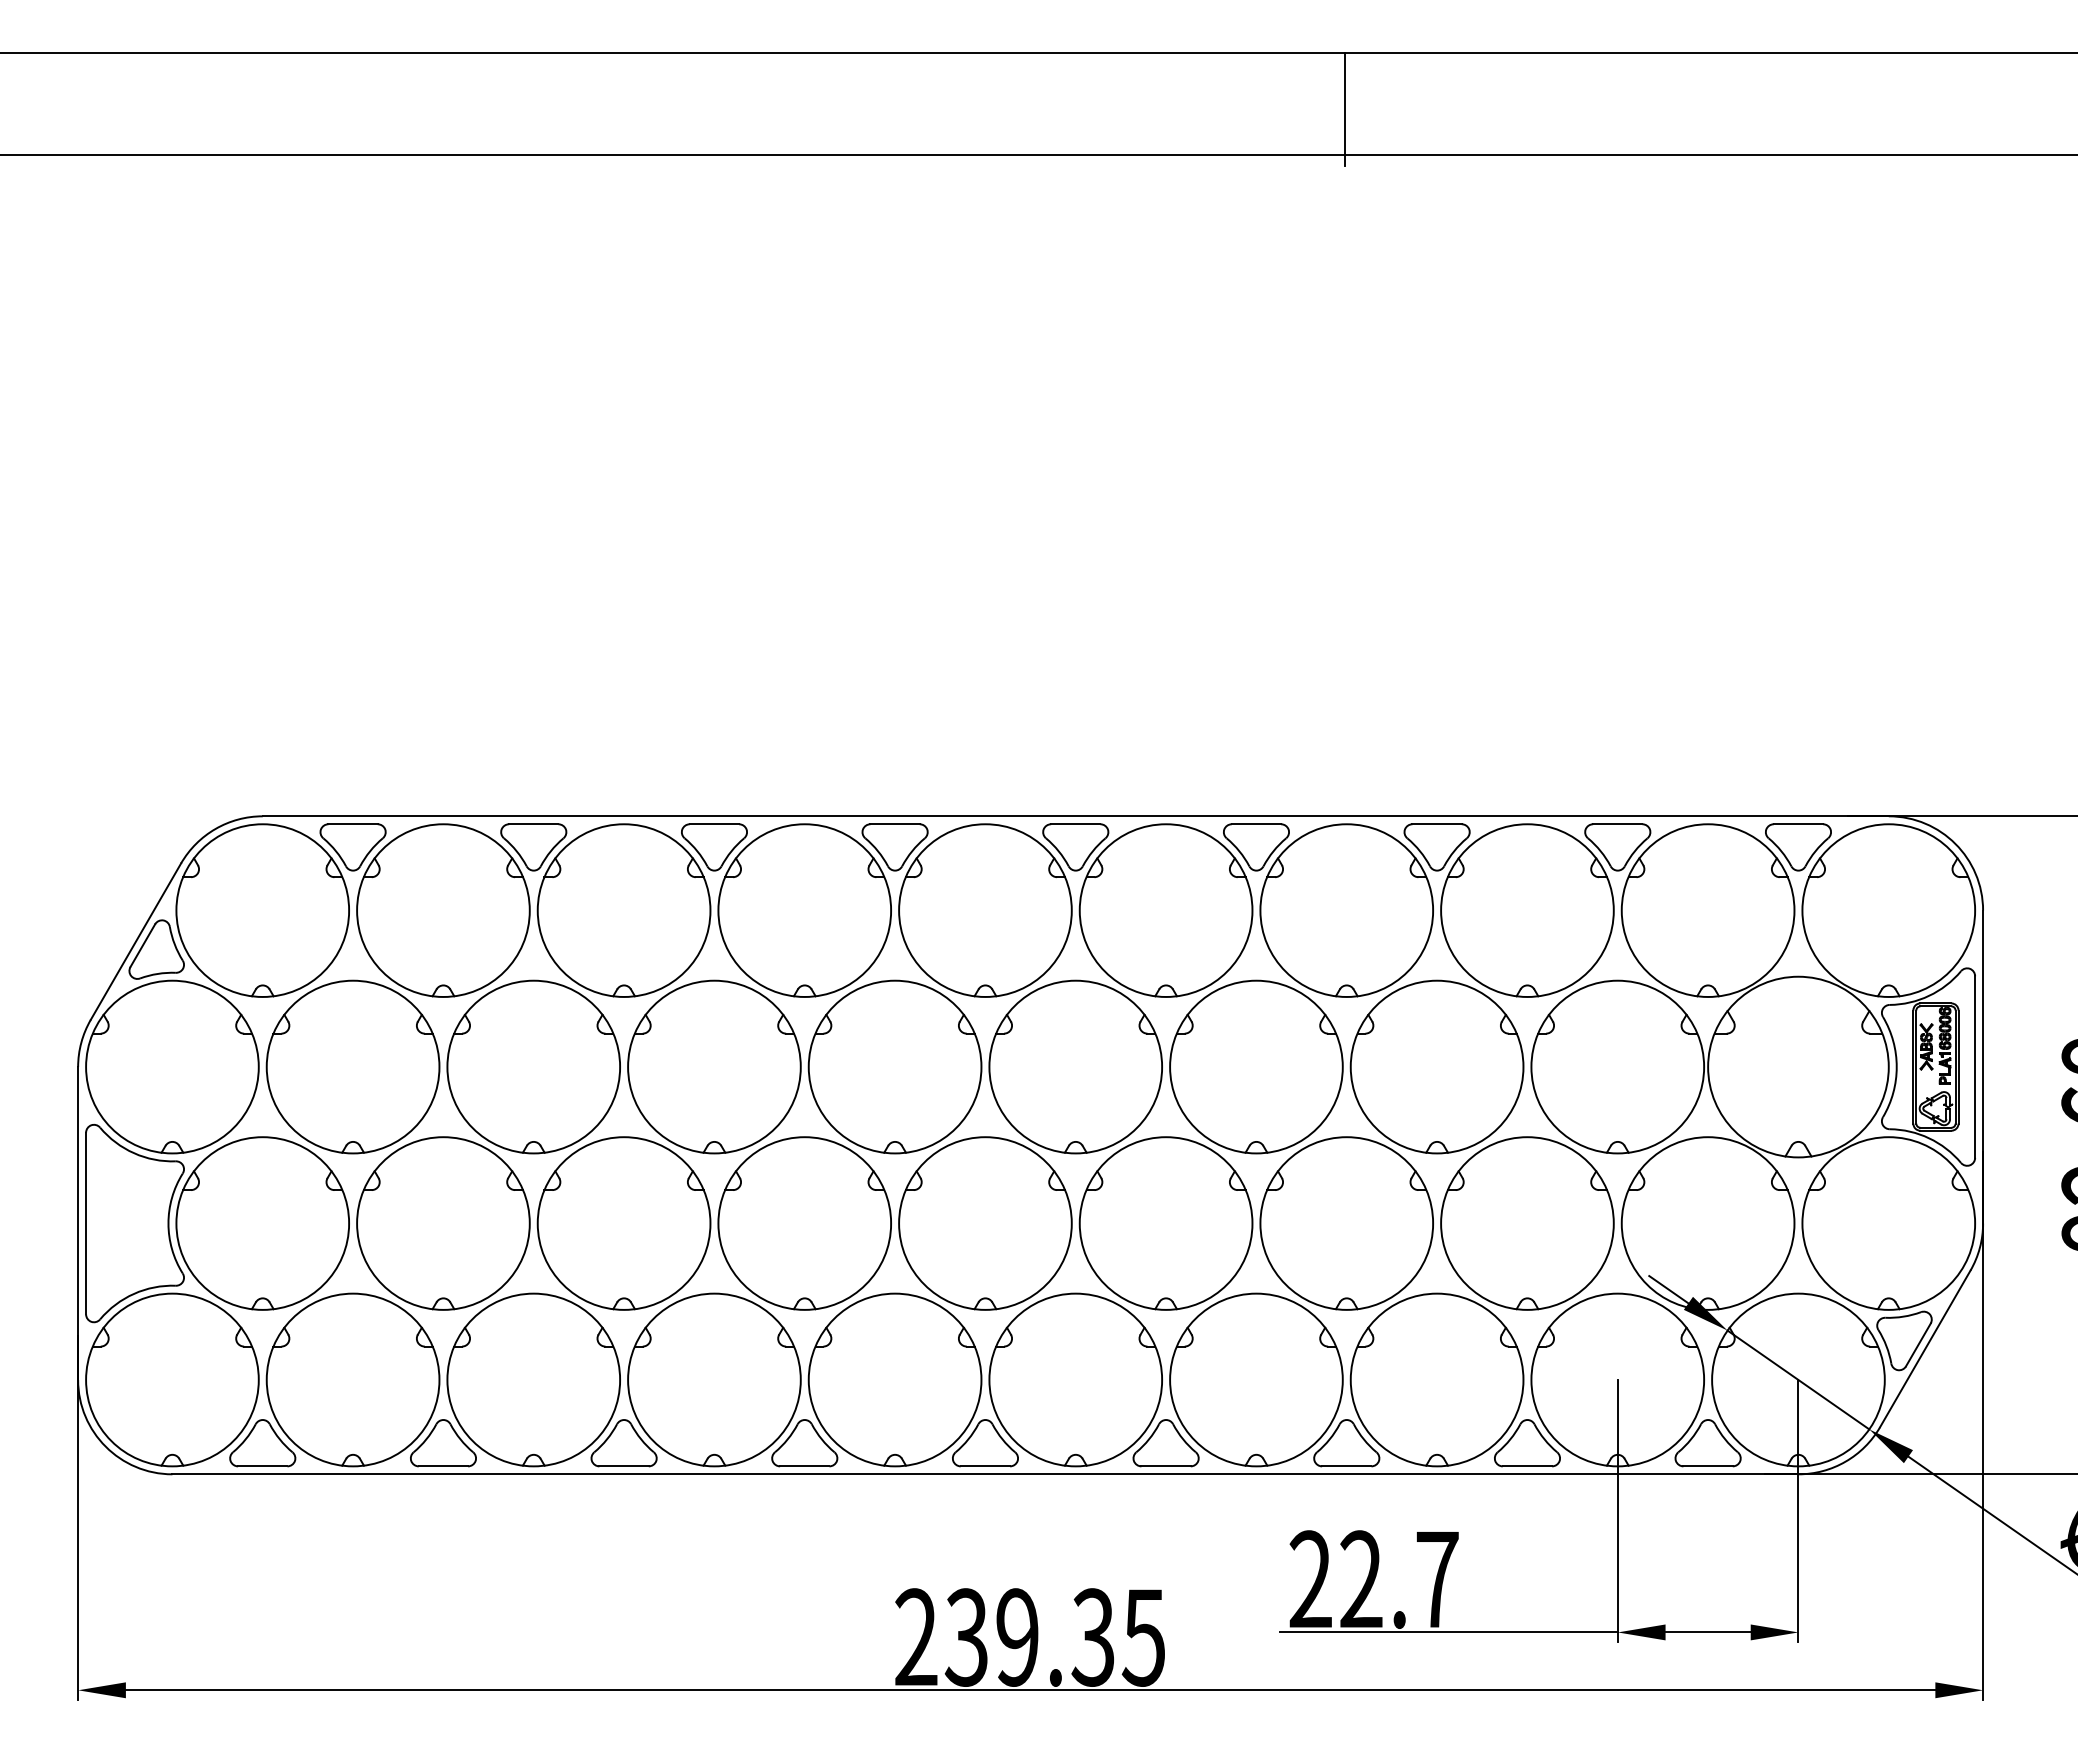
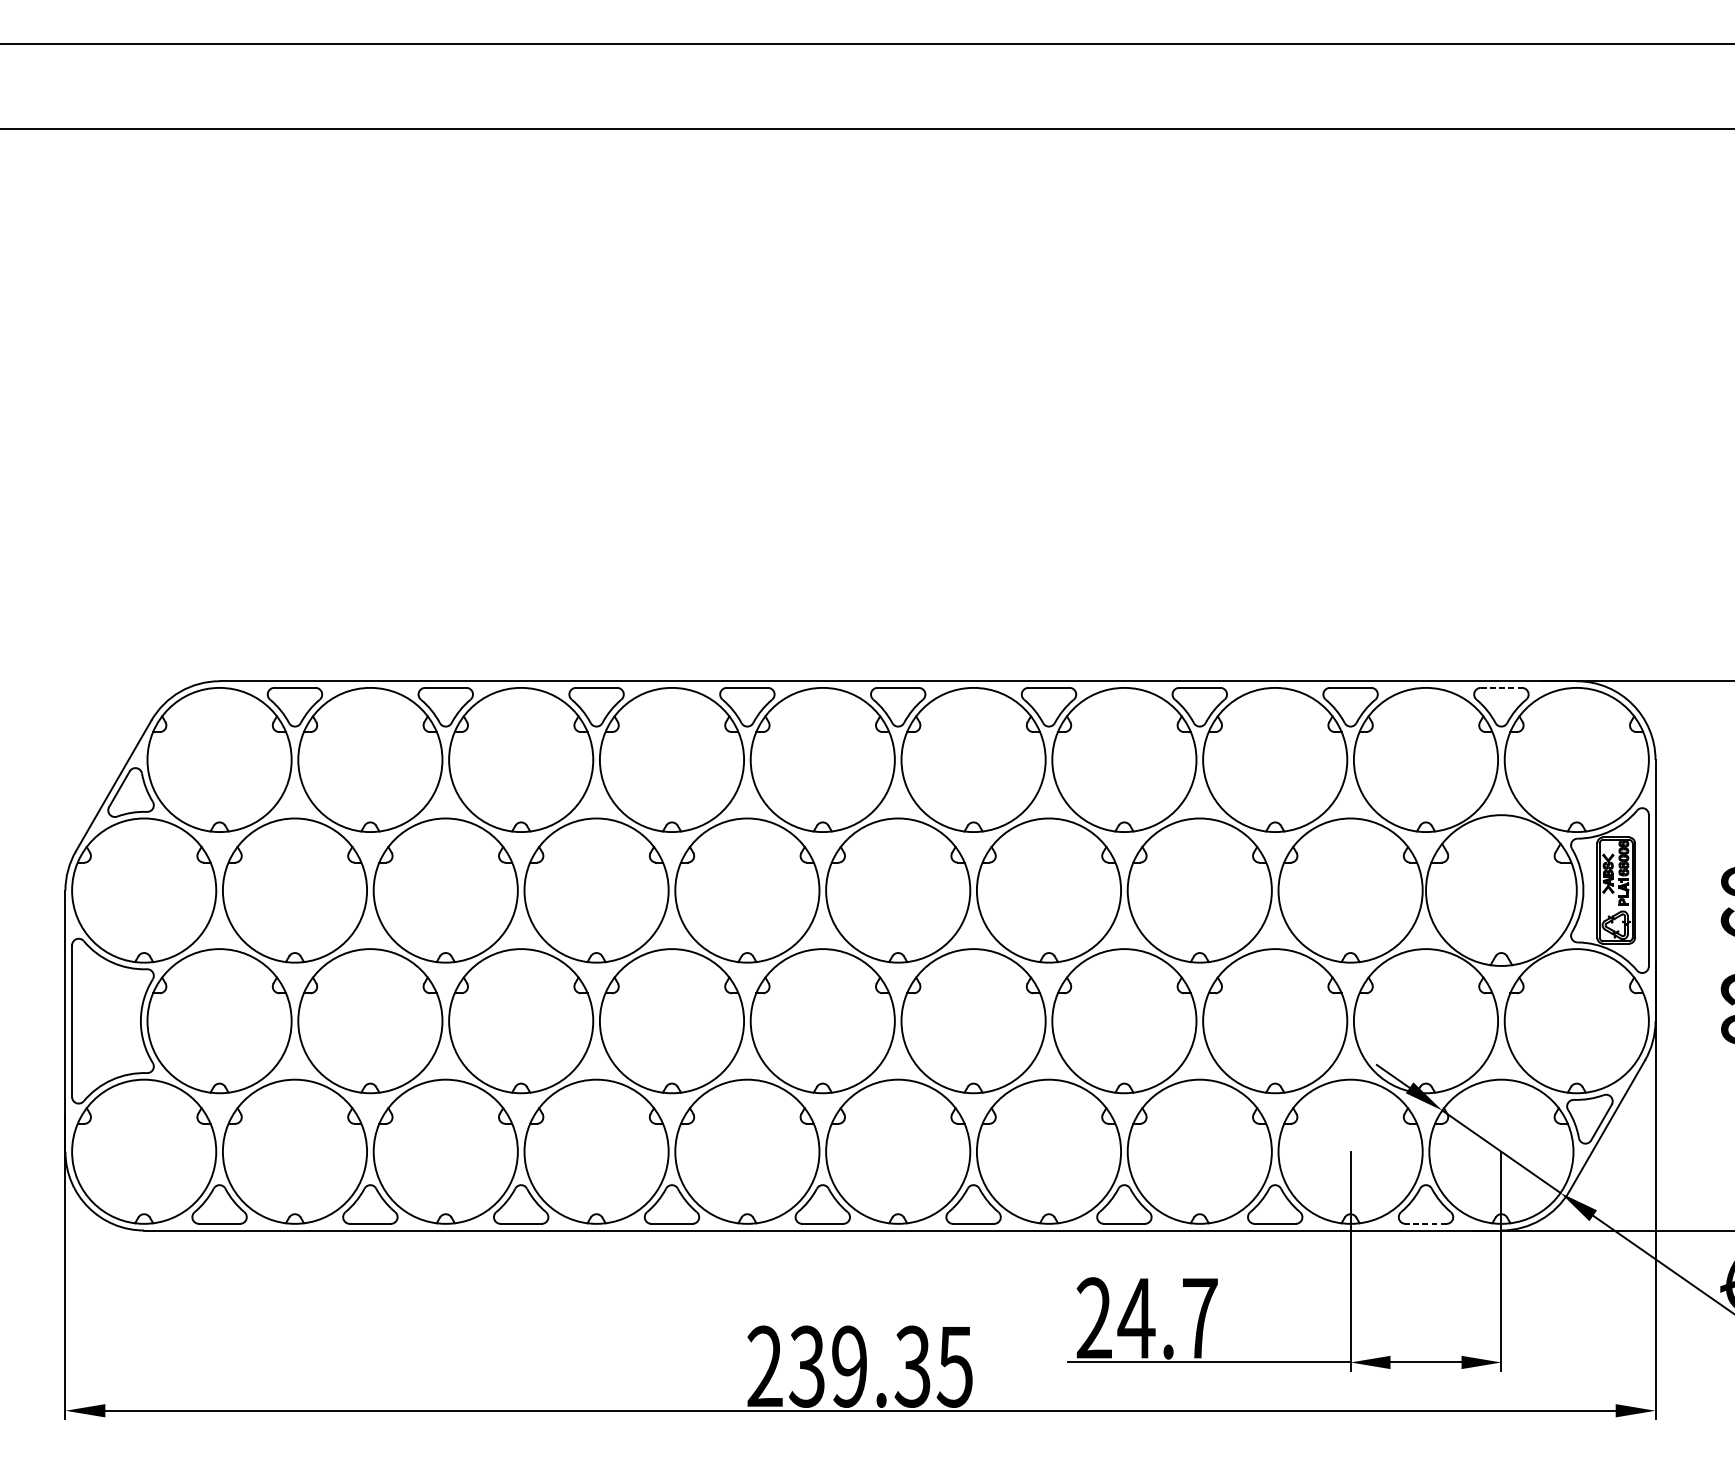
line: (1344, 109) -> (1122, 91), removed
line: (1798, 824) -> (1501, 688), solid -> dashed
line: (1708, 1466) -> (1426, 1223), solid -> dashed
text: (1361, 1578) -> (1136, 1317), 22.7 -> 24.7

